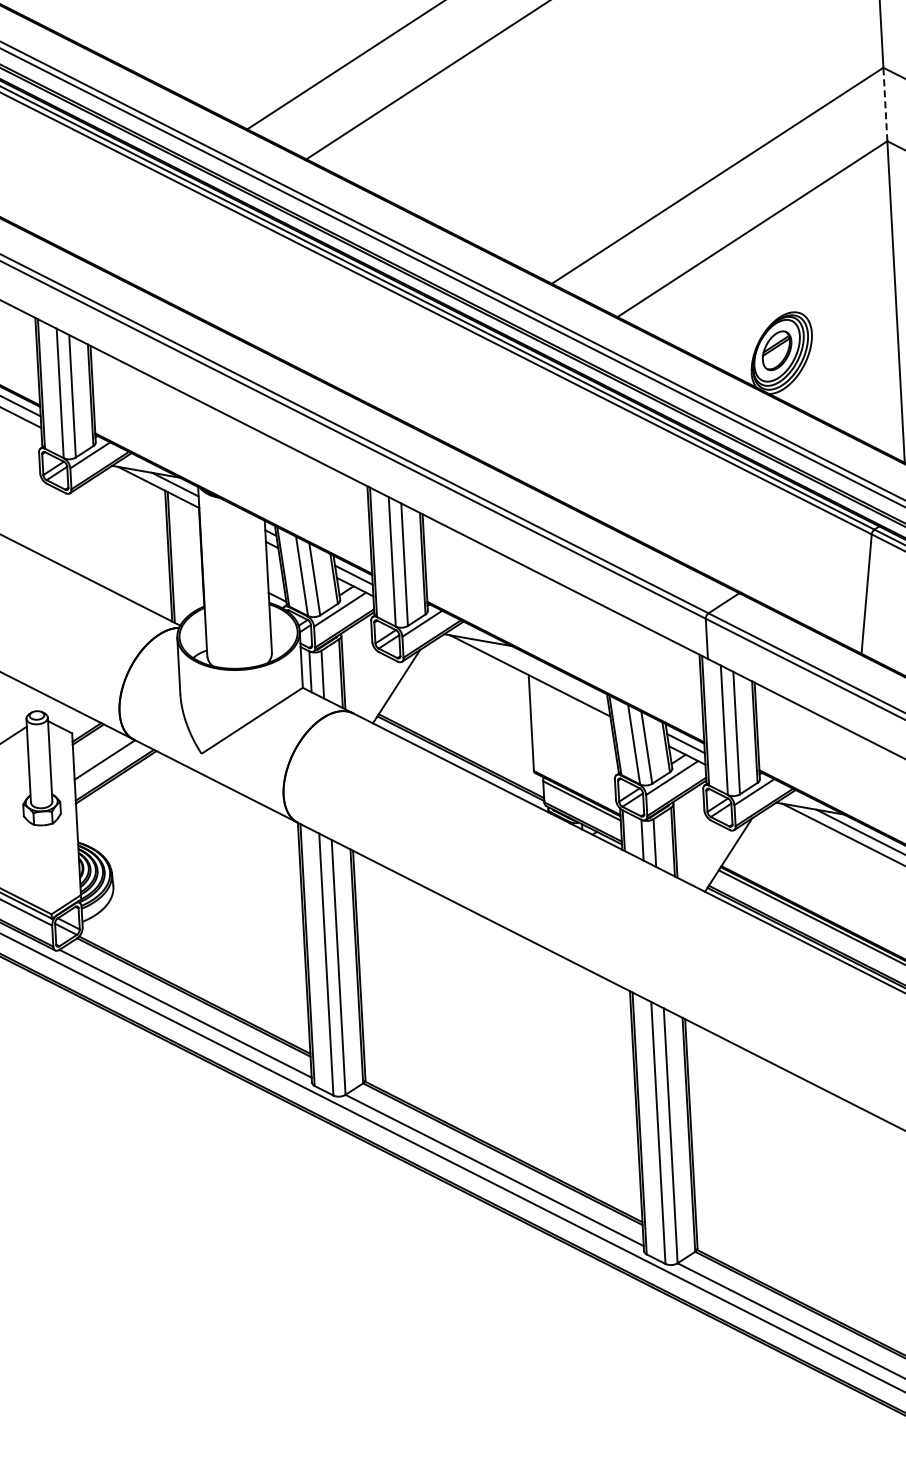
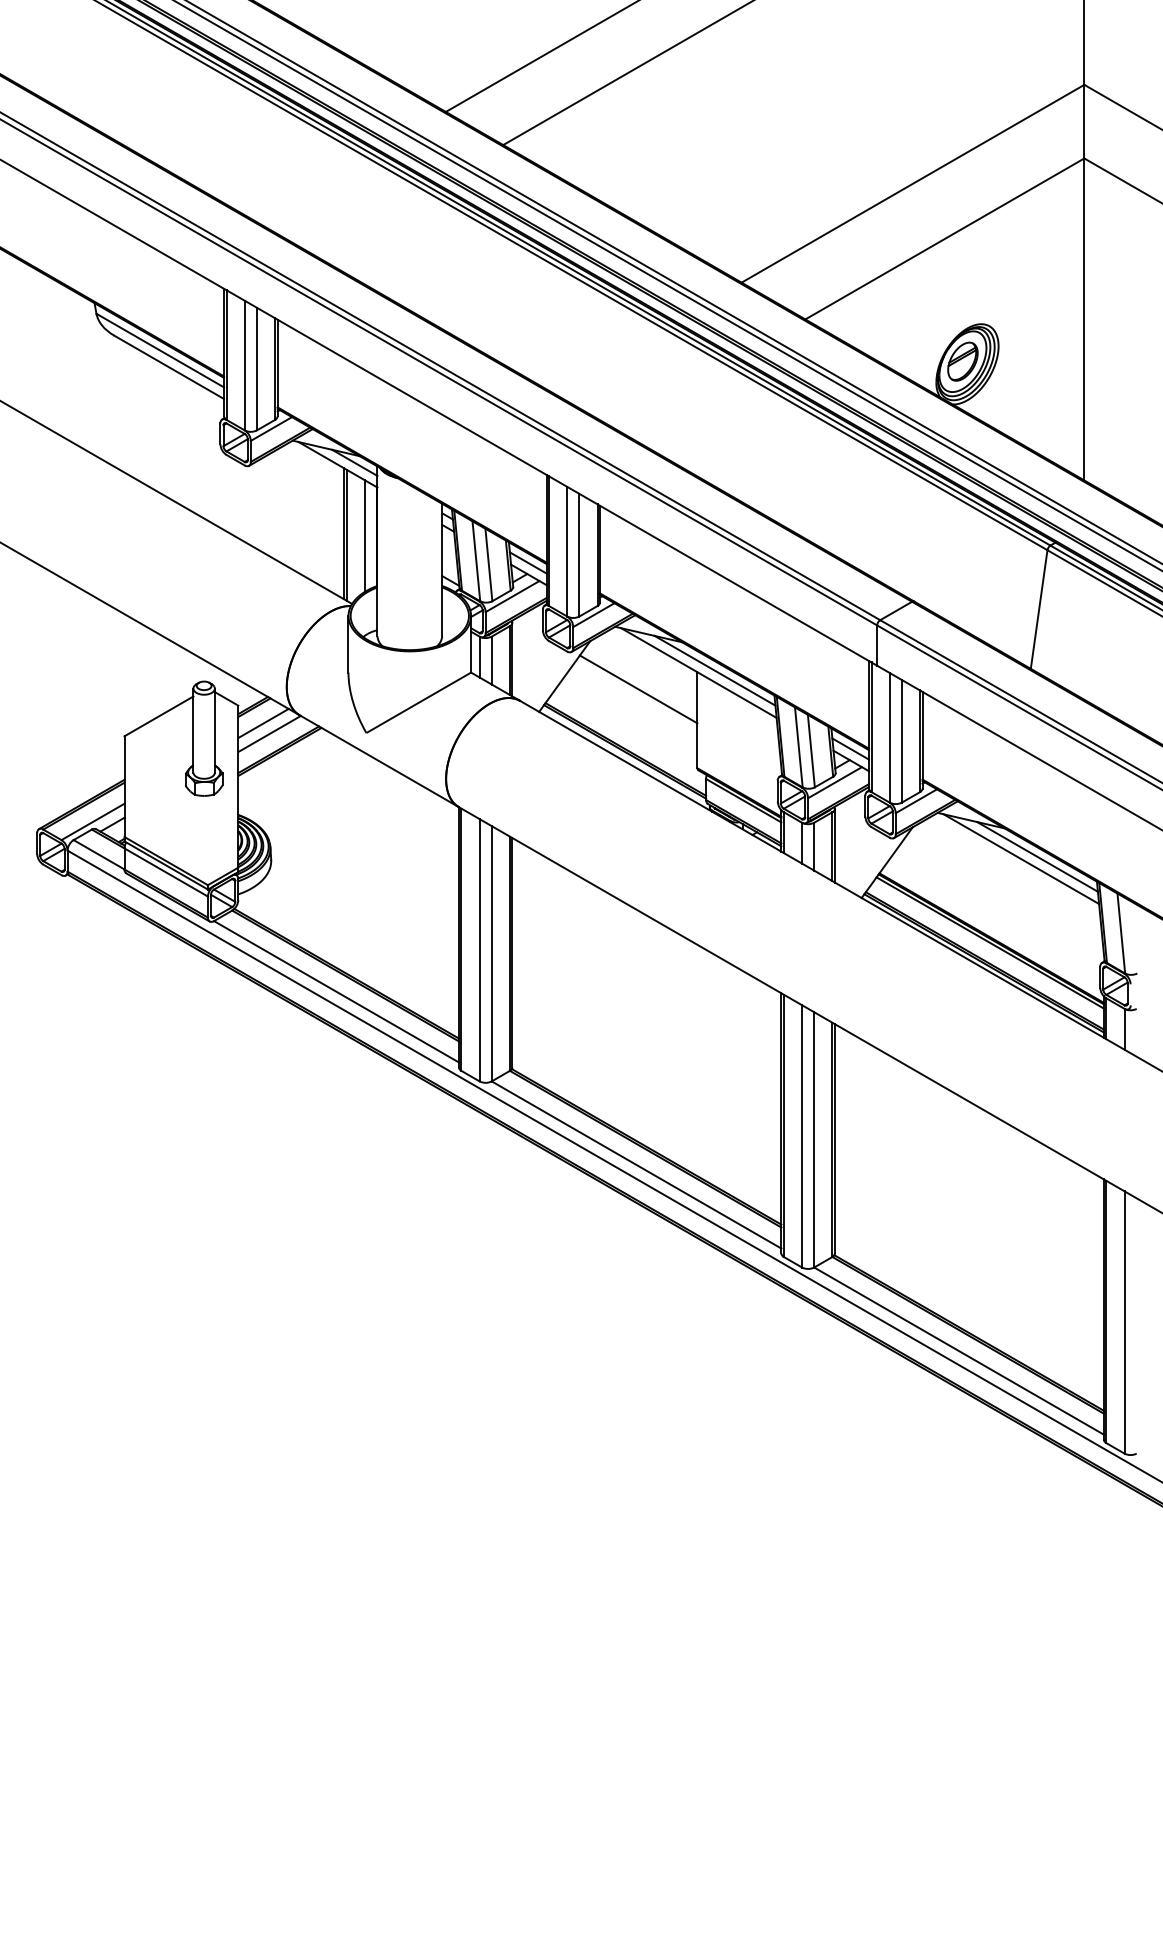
line: (885, 104) -> (1084, 121), dashed -> solid
line: (189, 556) -> (365, 535), added
line: (545, 672) -> (714, 670), added
line: (470, 695) -> (638, 689), added
line: (98, 749) -> (263, 723), added

